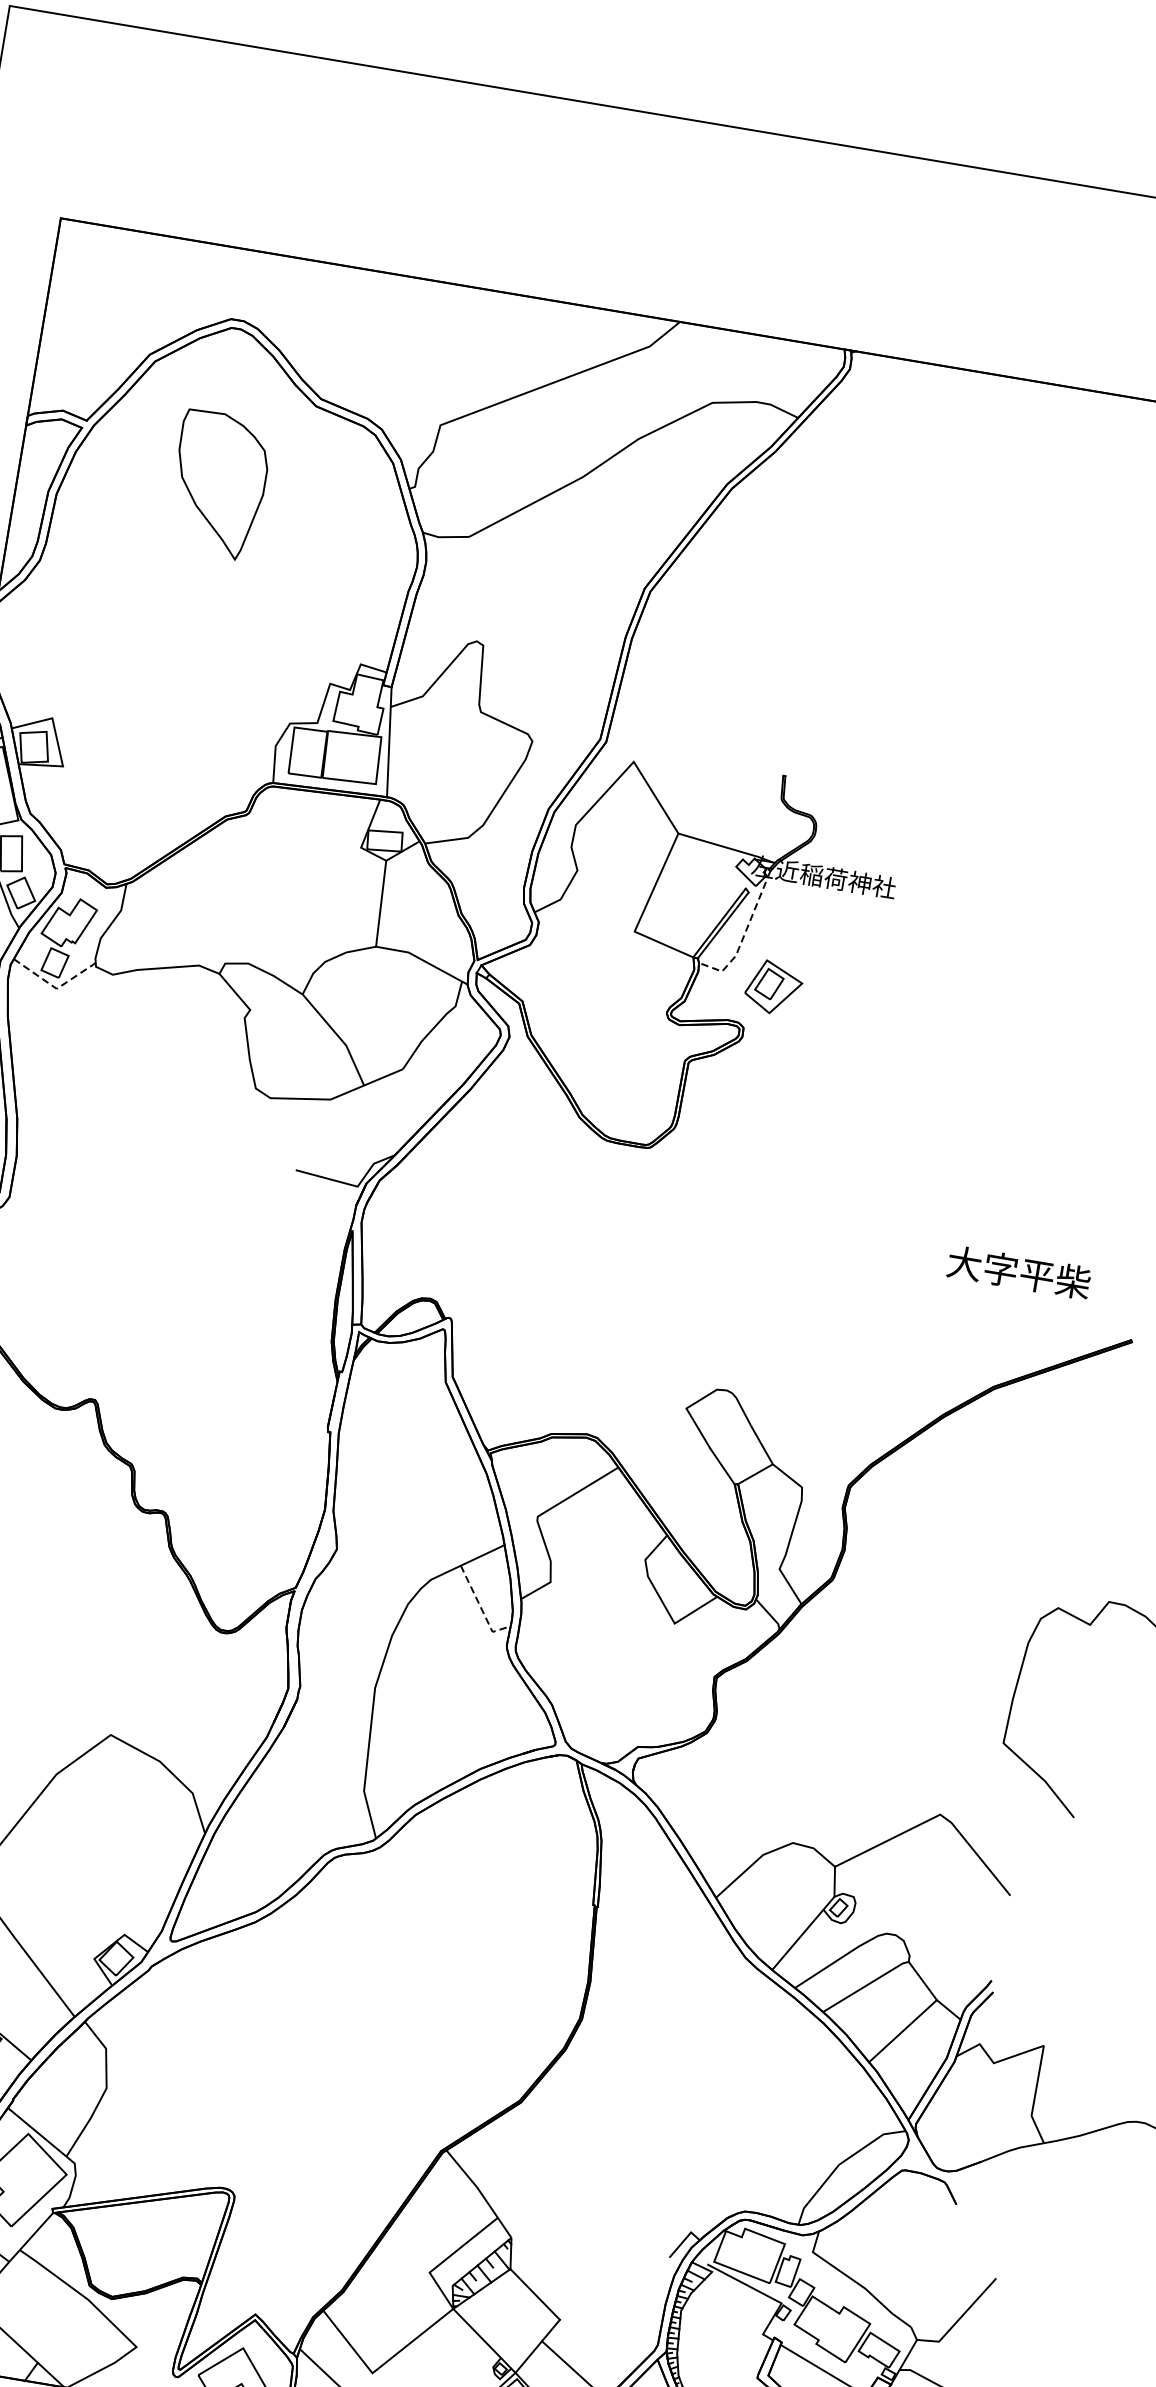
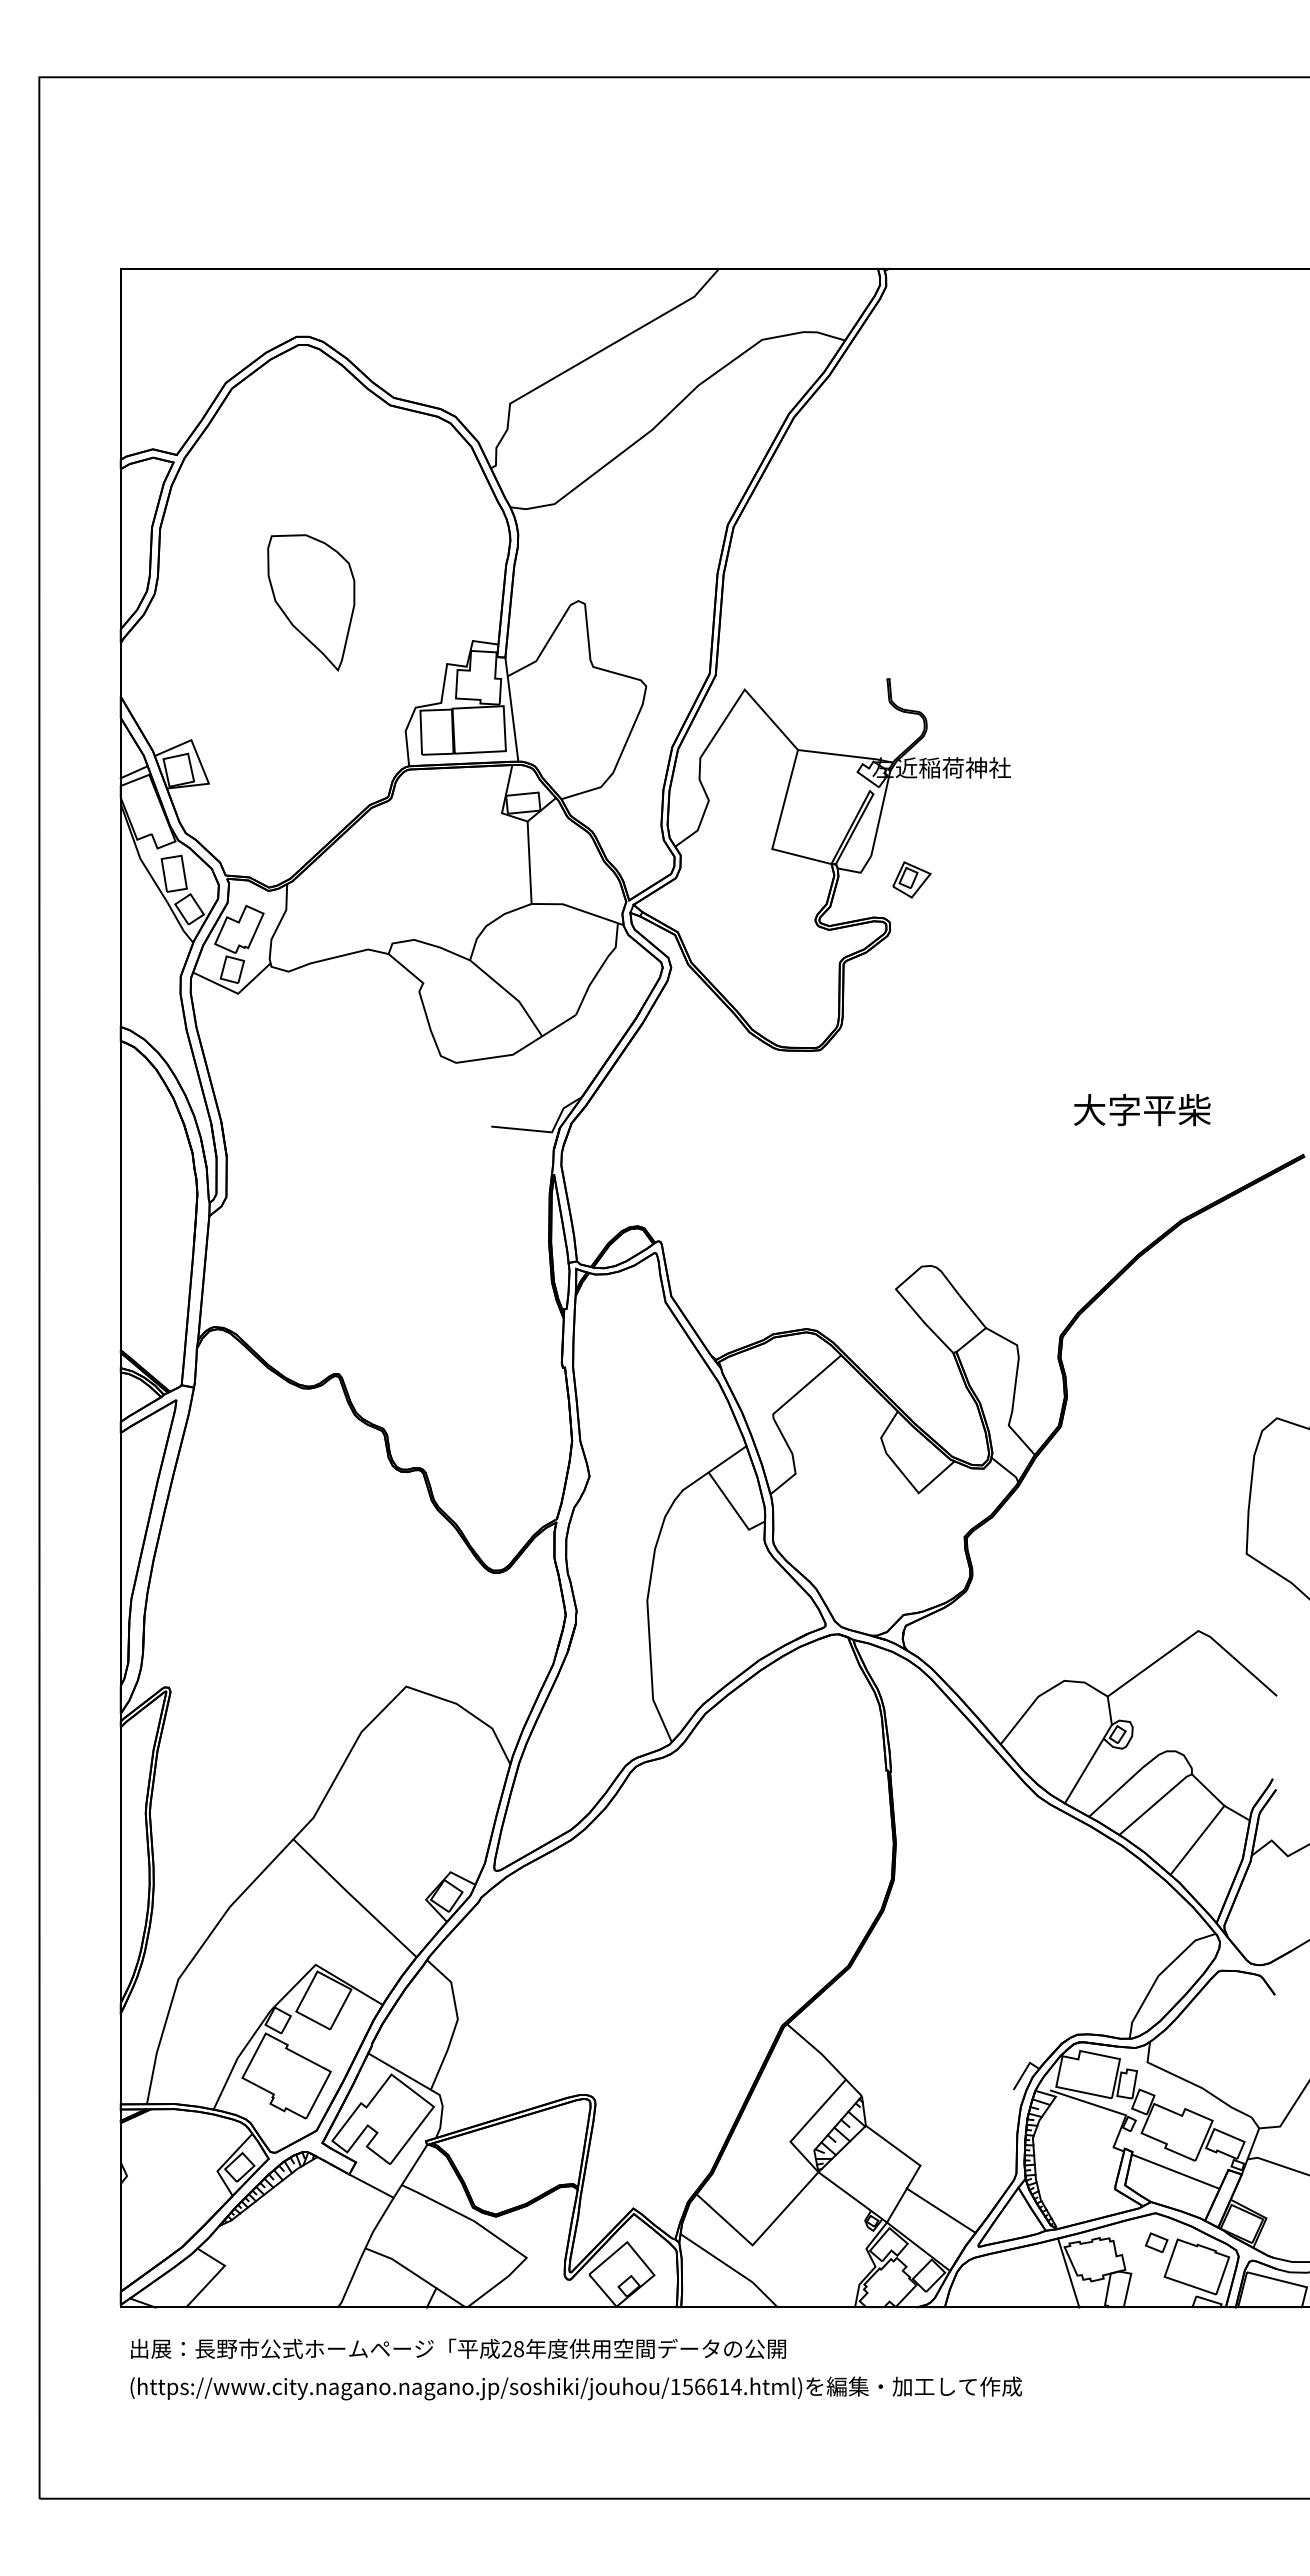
part: (219, 484) -> (311, 602), moved
line: (743, 936) -> (875, 836), dashed -> solid
line: (55, 987) -> (236, 992), dashed -> solid
part: (773, 987) -> (911, 879), size x0.71
text: (1019, 1273) -> (1142, 1110), moved
line: (481, 1608) -> (734, 1509), dashed -> solid

